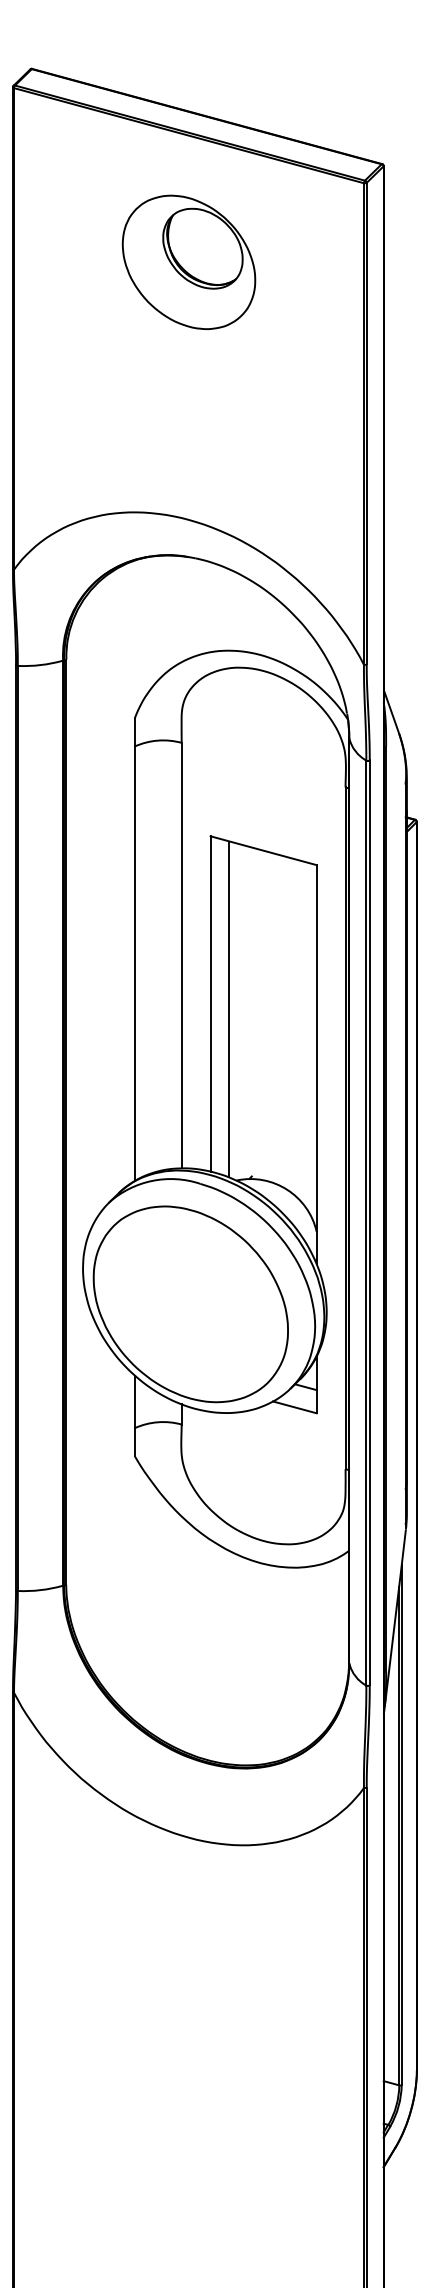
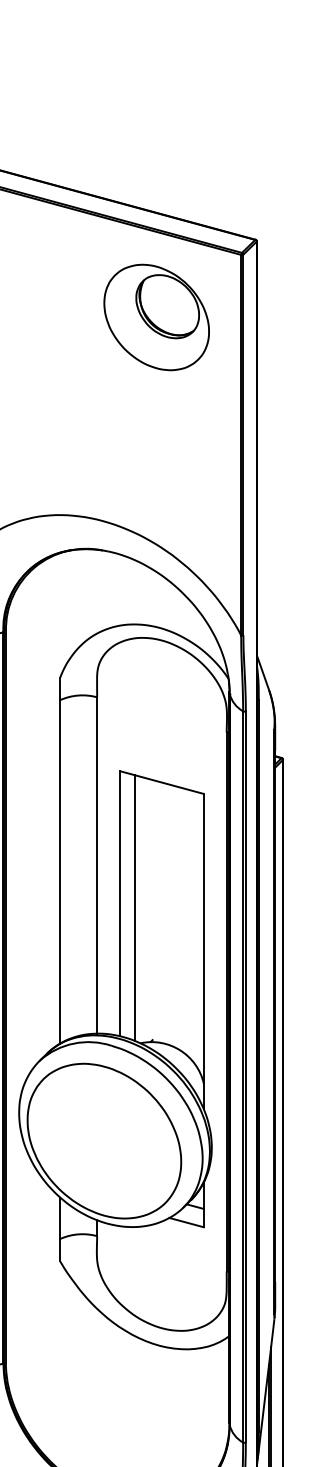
part: (188, 261) -> (156, 316), moved

